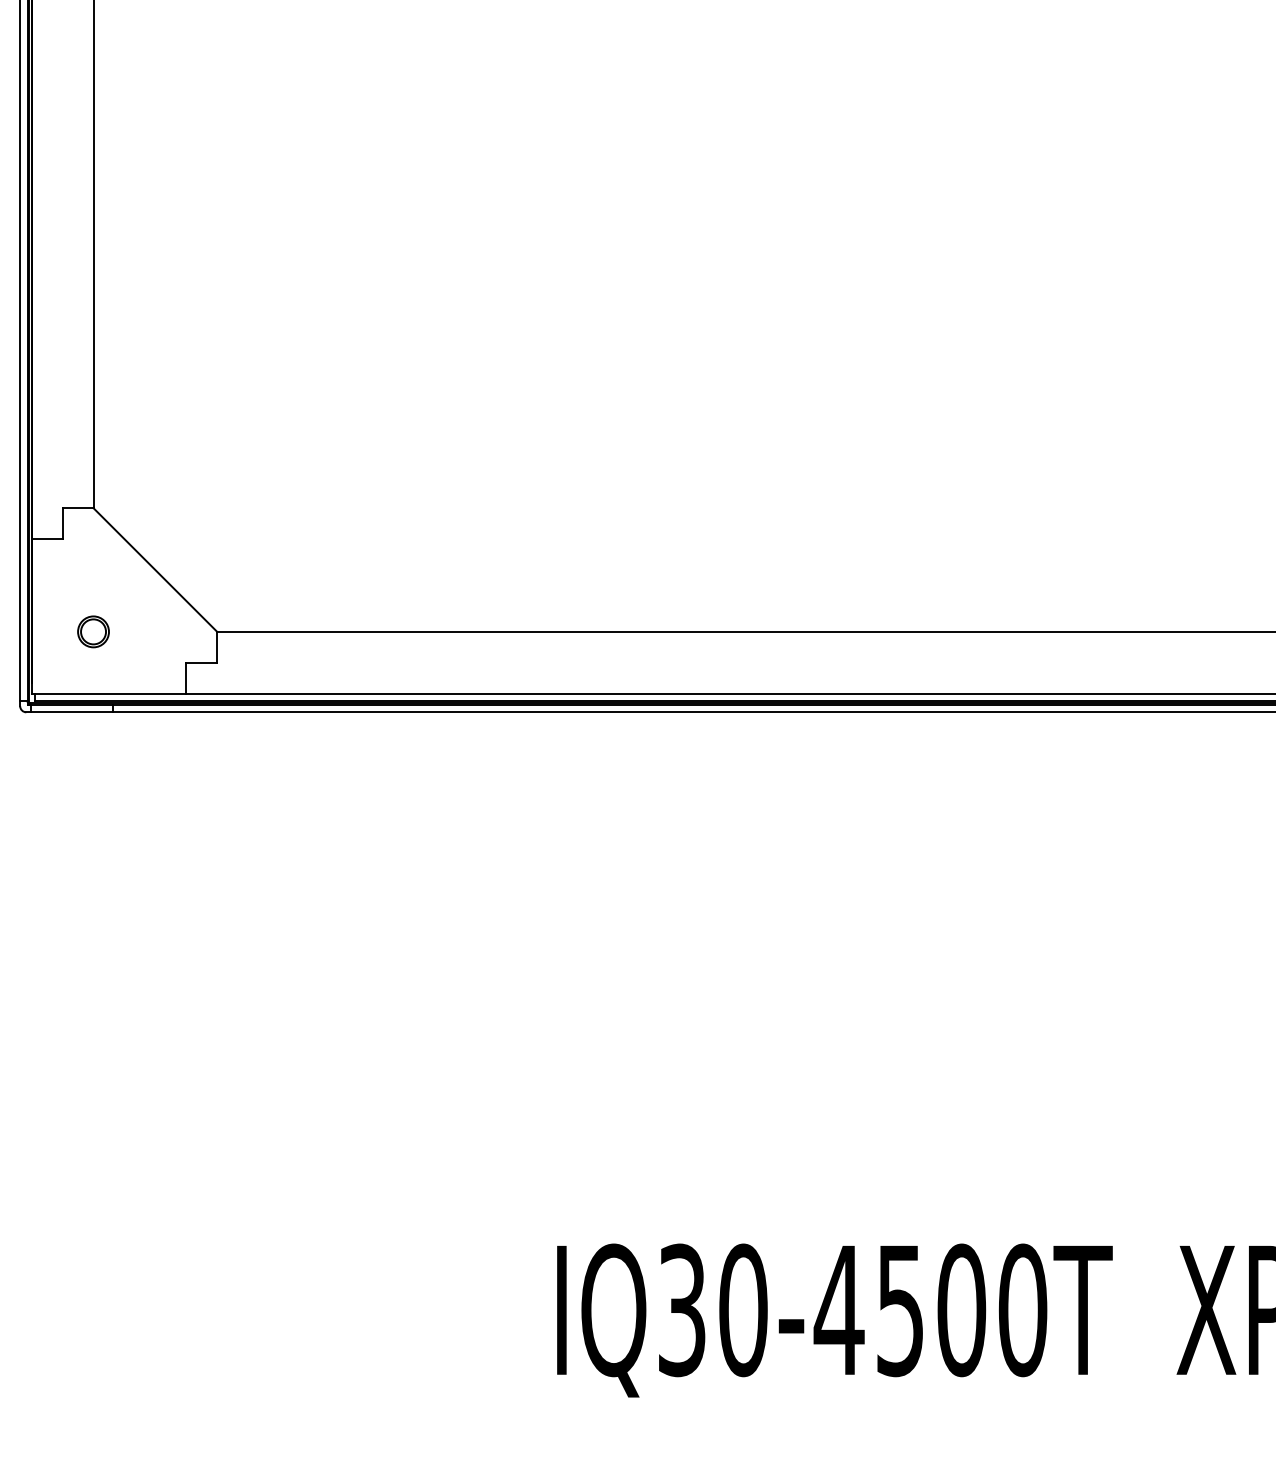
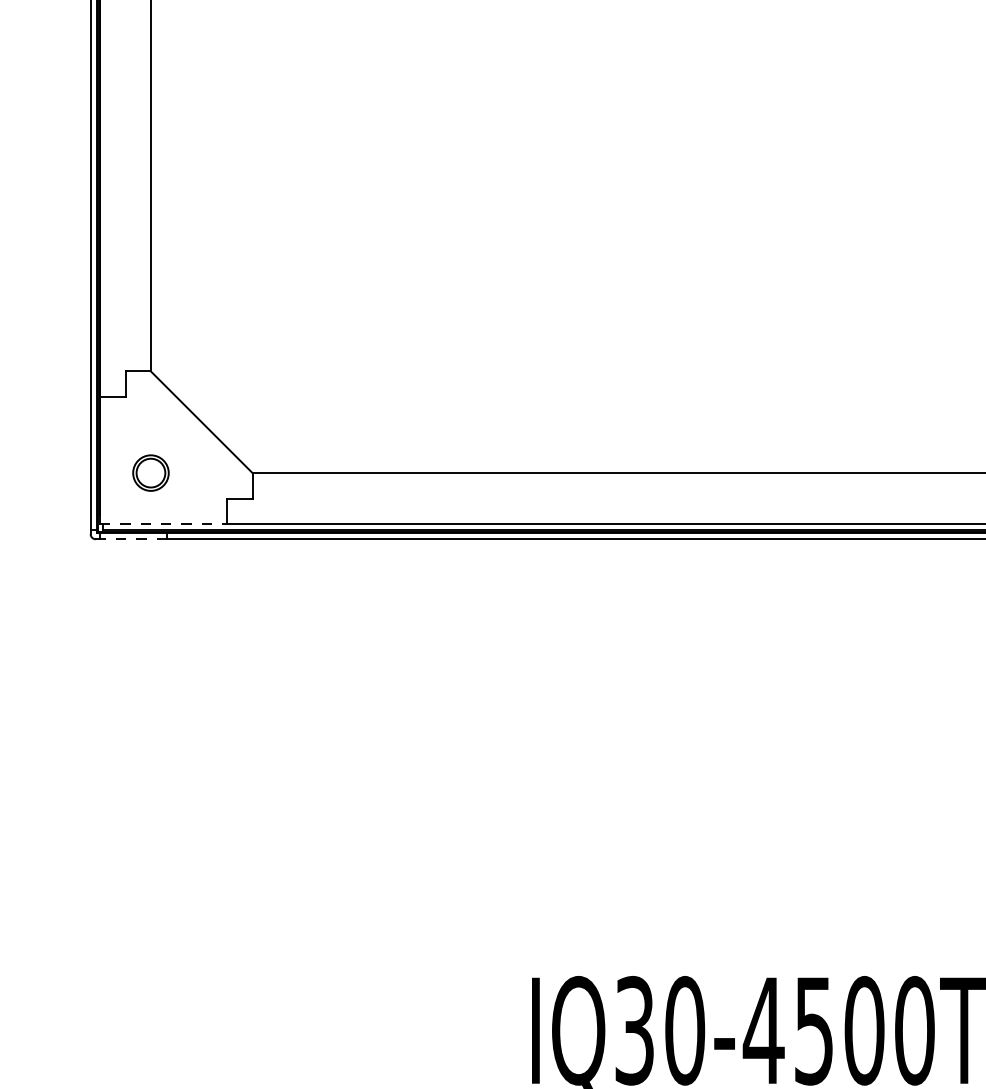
part: (93, 631) -> (150, 472), size x1.4
line: (109, 693) -> (164, 523), solid -> dashed
line: (72, 712) -> (133, 539), solid -> dashed

